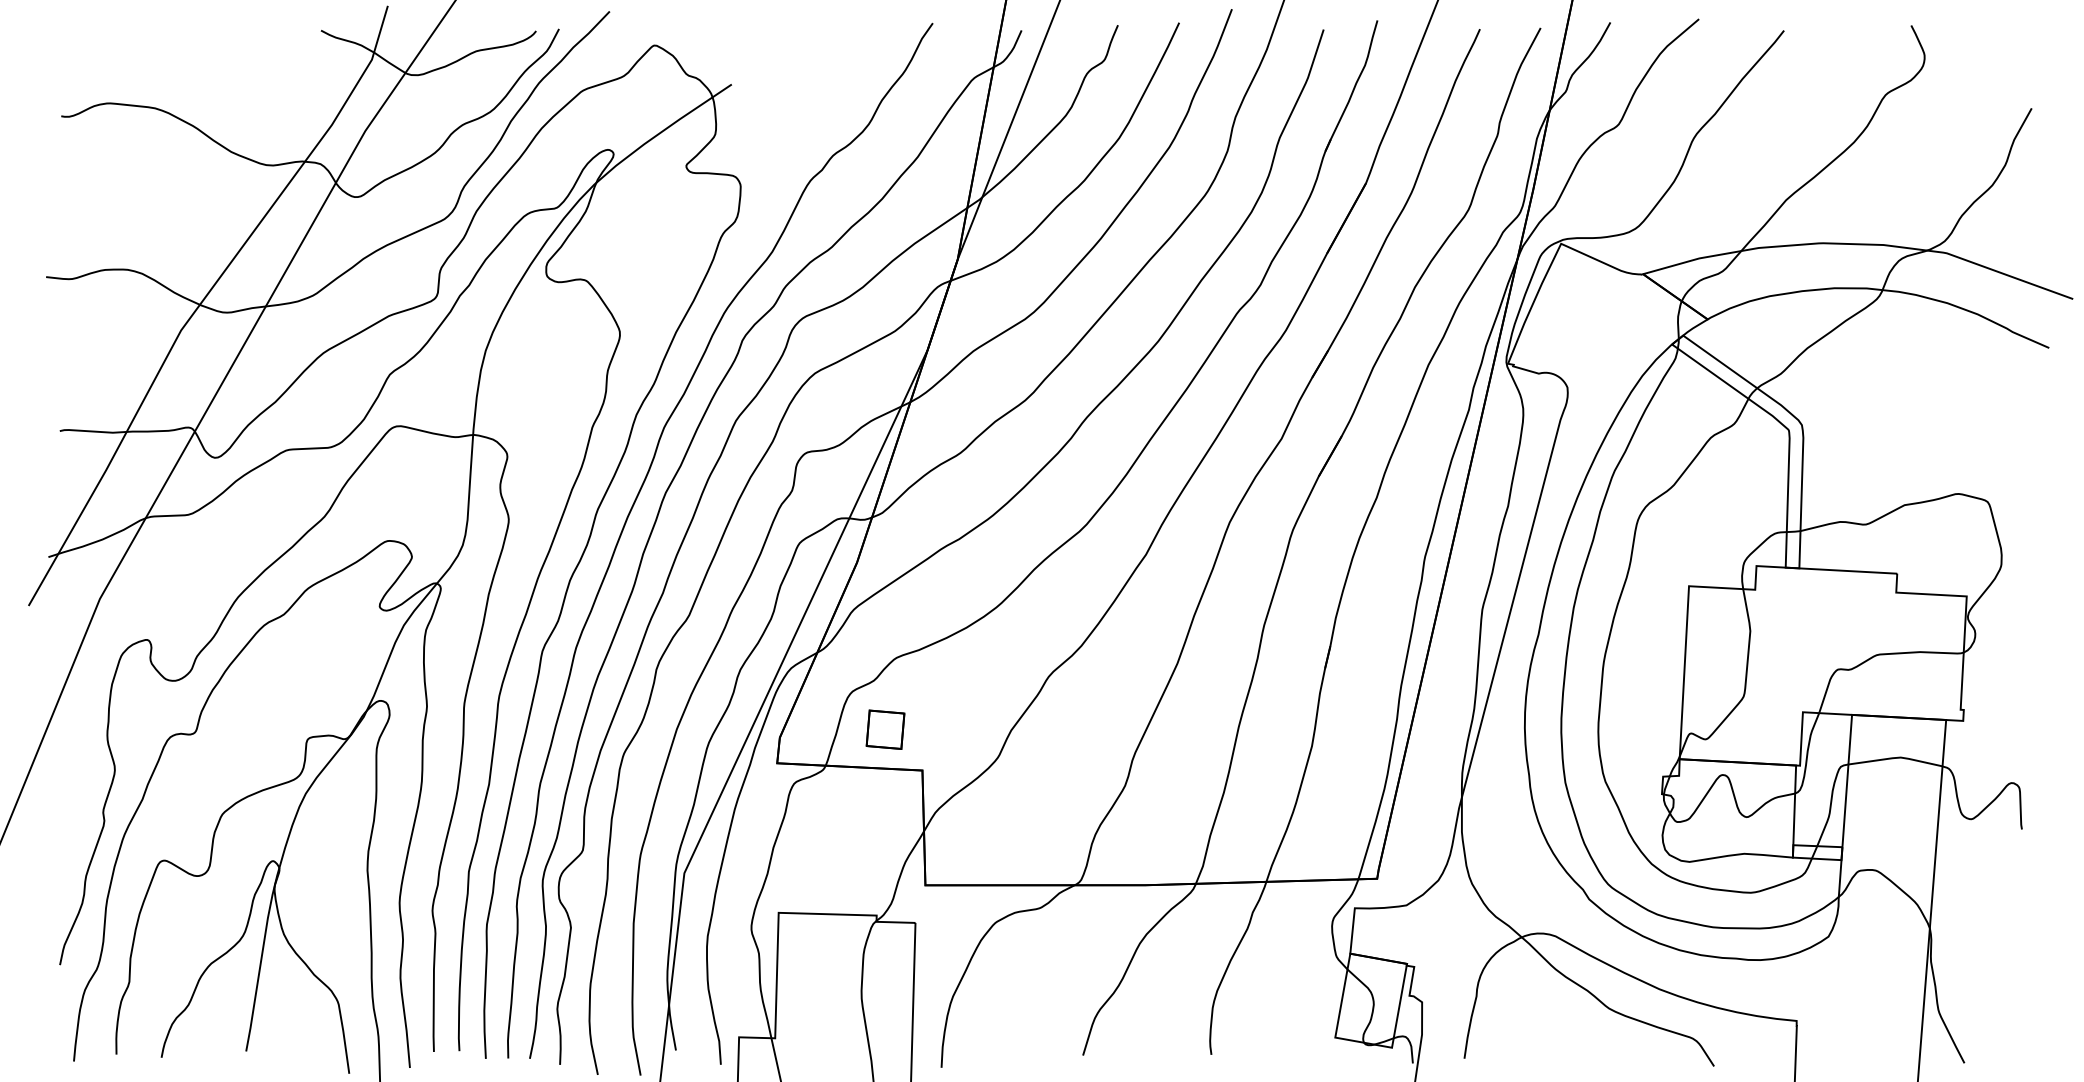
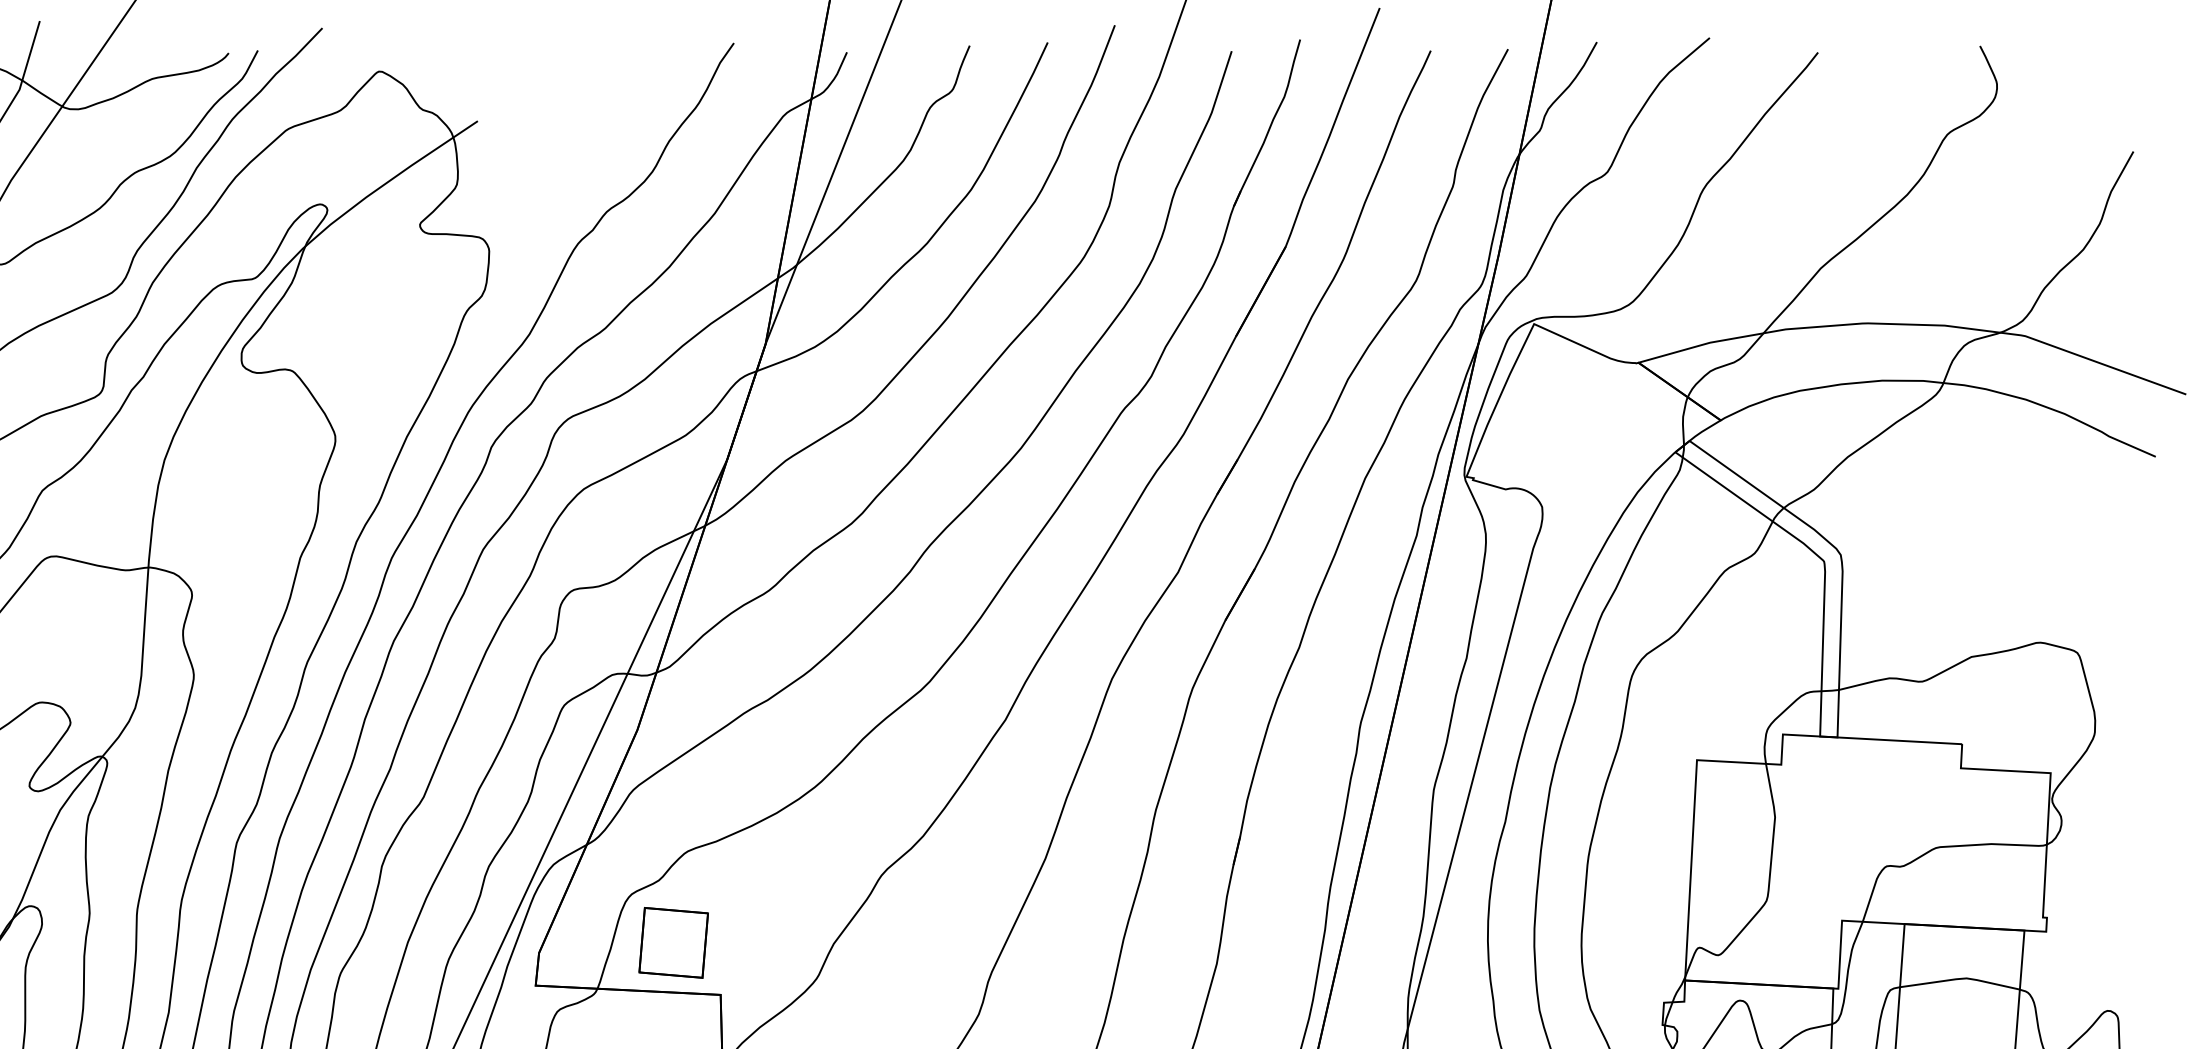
part: (885, 729) -> (673, 942), size x1.43

